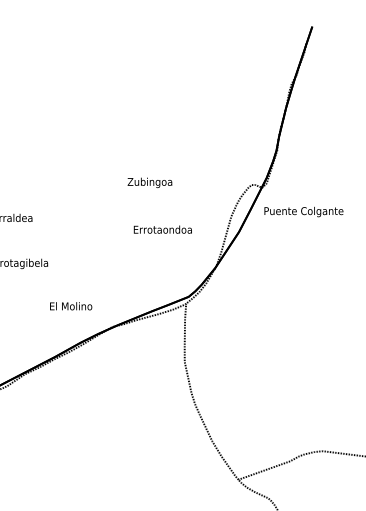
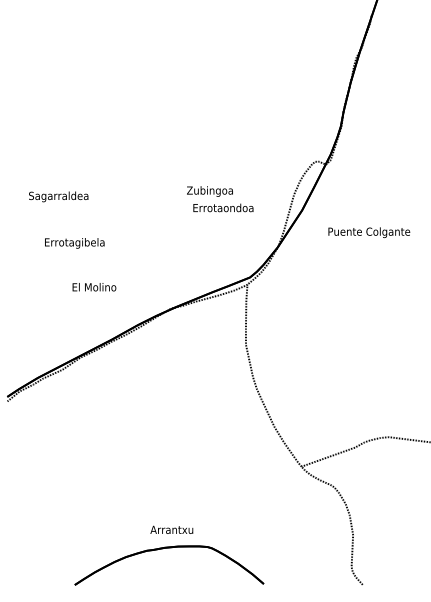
text: (149, 182) -> (209, 191), moved
text: (304, 211) -> (369, 232), moved
text: (71, 306) -> (94, 287), moved

